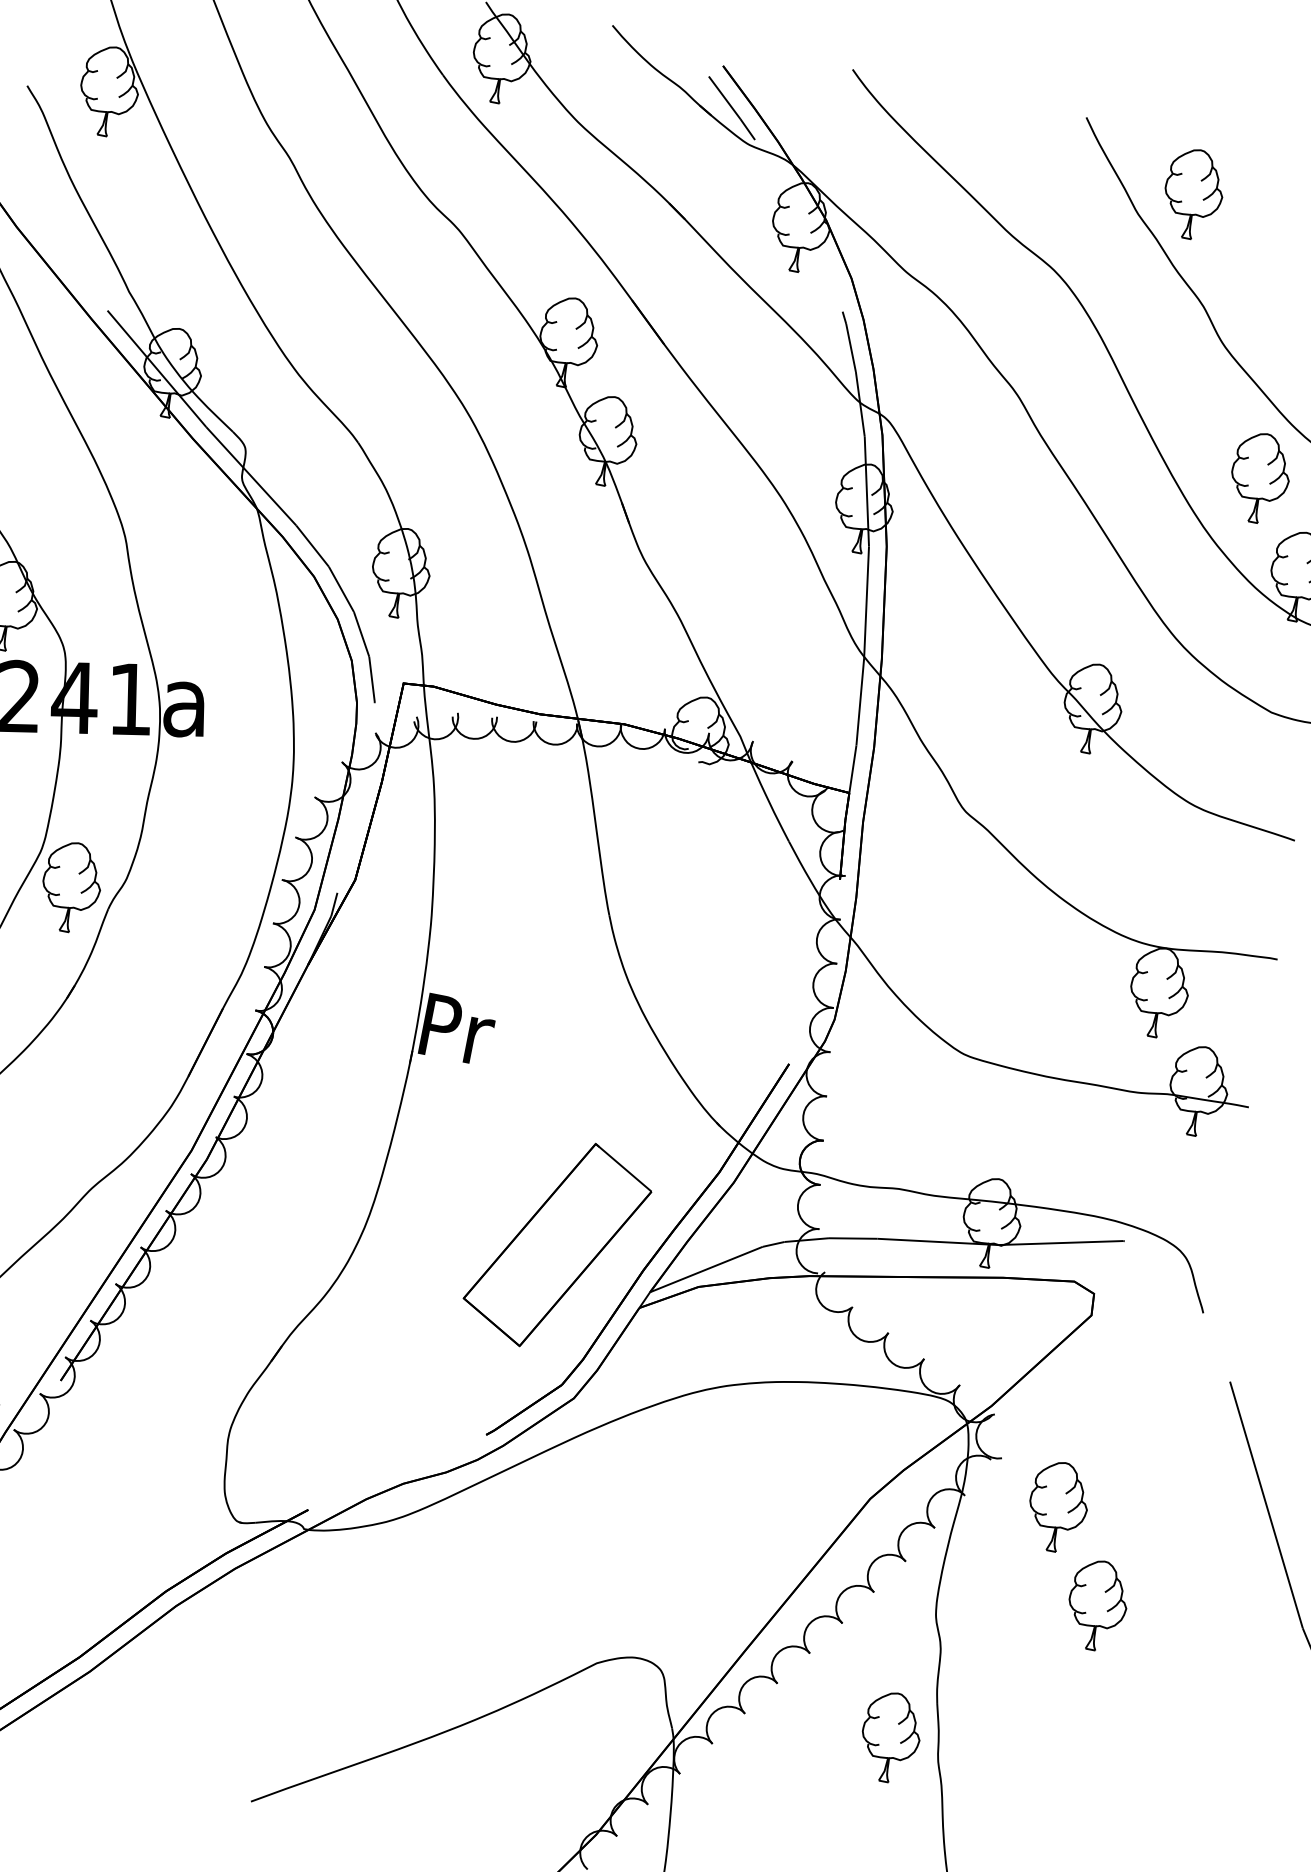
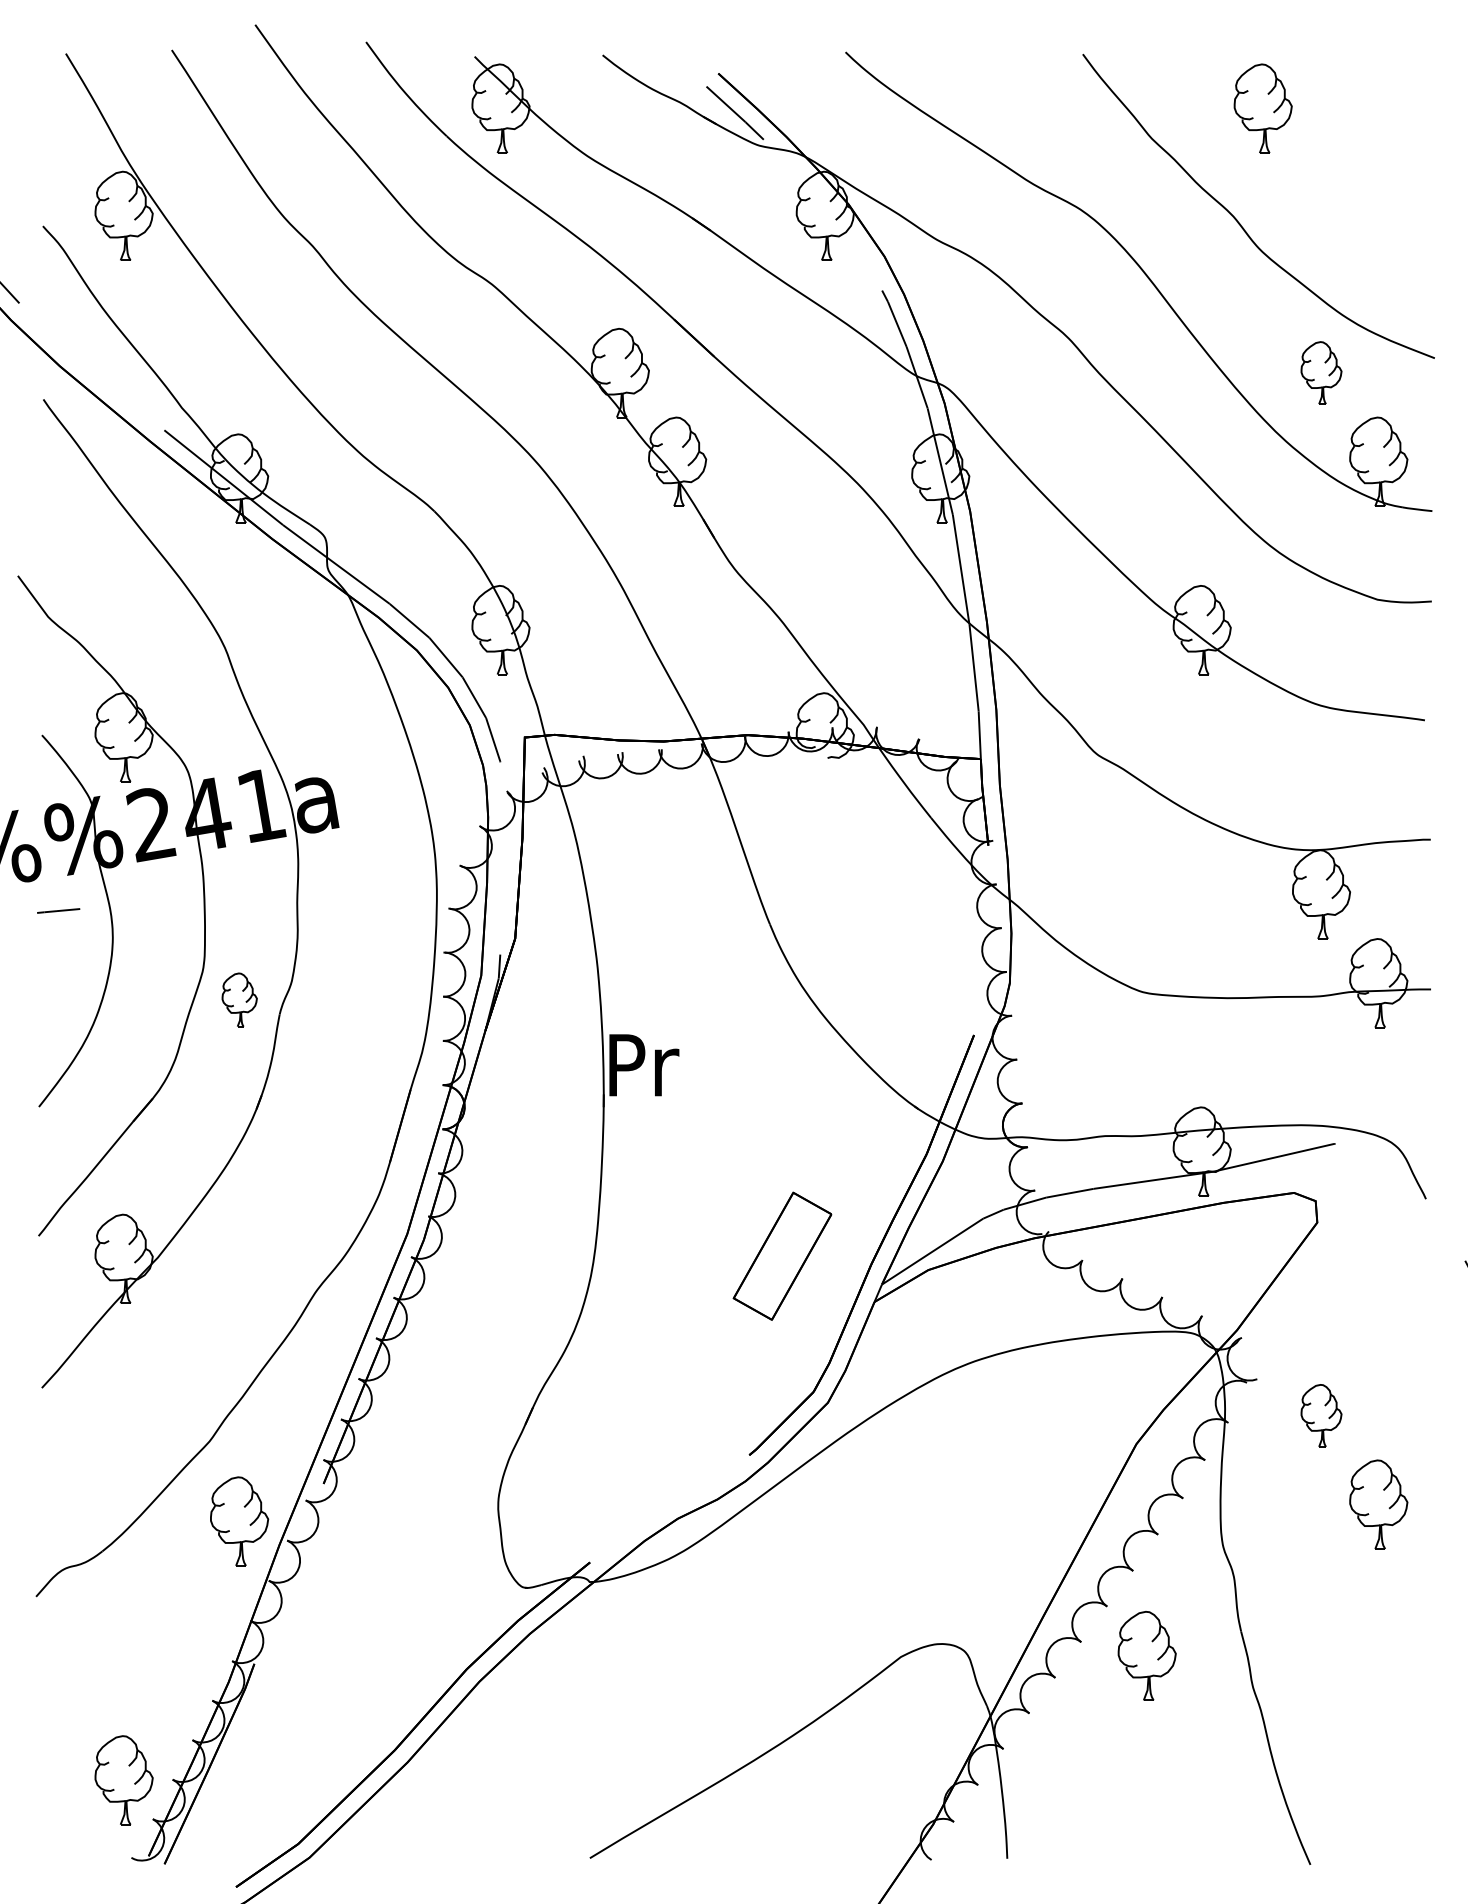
part: (1192, 193) -> (1262, 108), moved
part: (1260, 477) -> (1321, 372), size x0.7
part: (71, 886) -> (239, 999), size x0.6
part: (557, 1245) -> (782, 1256), size x0.6
part: (1058, 1506) -> (1321, 1415), size x0.7
part: (890, 1736) -> (1146, 1655), moved

